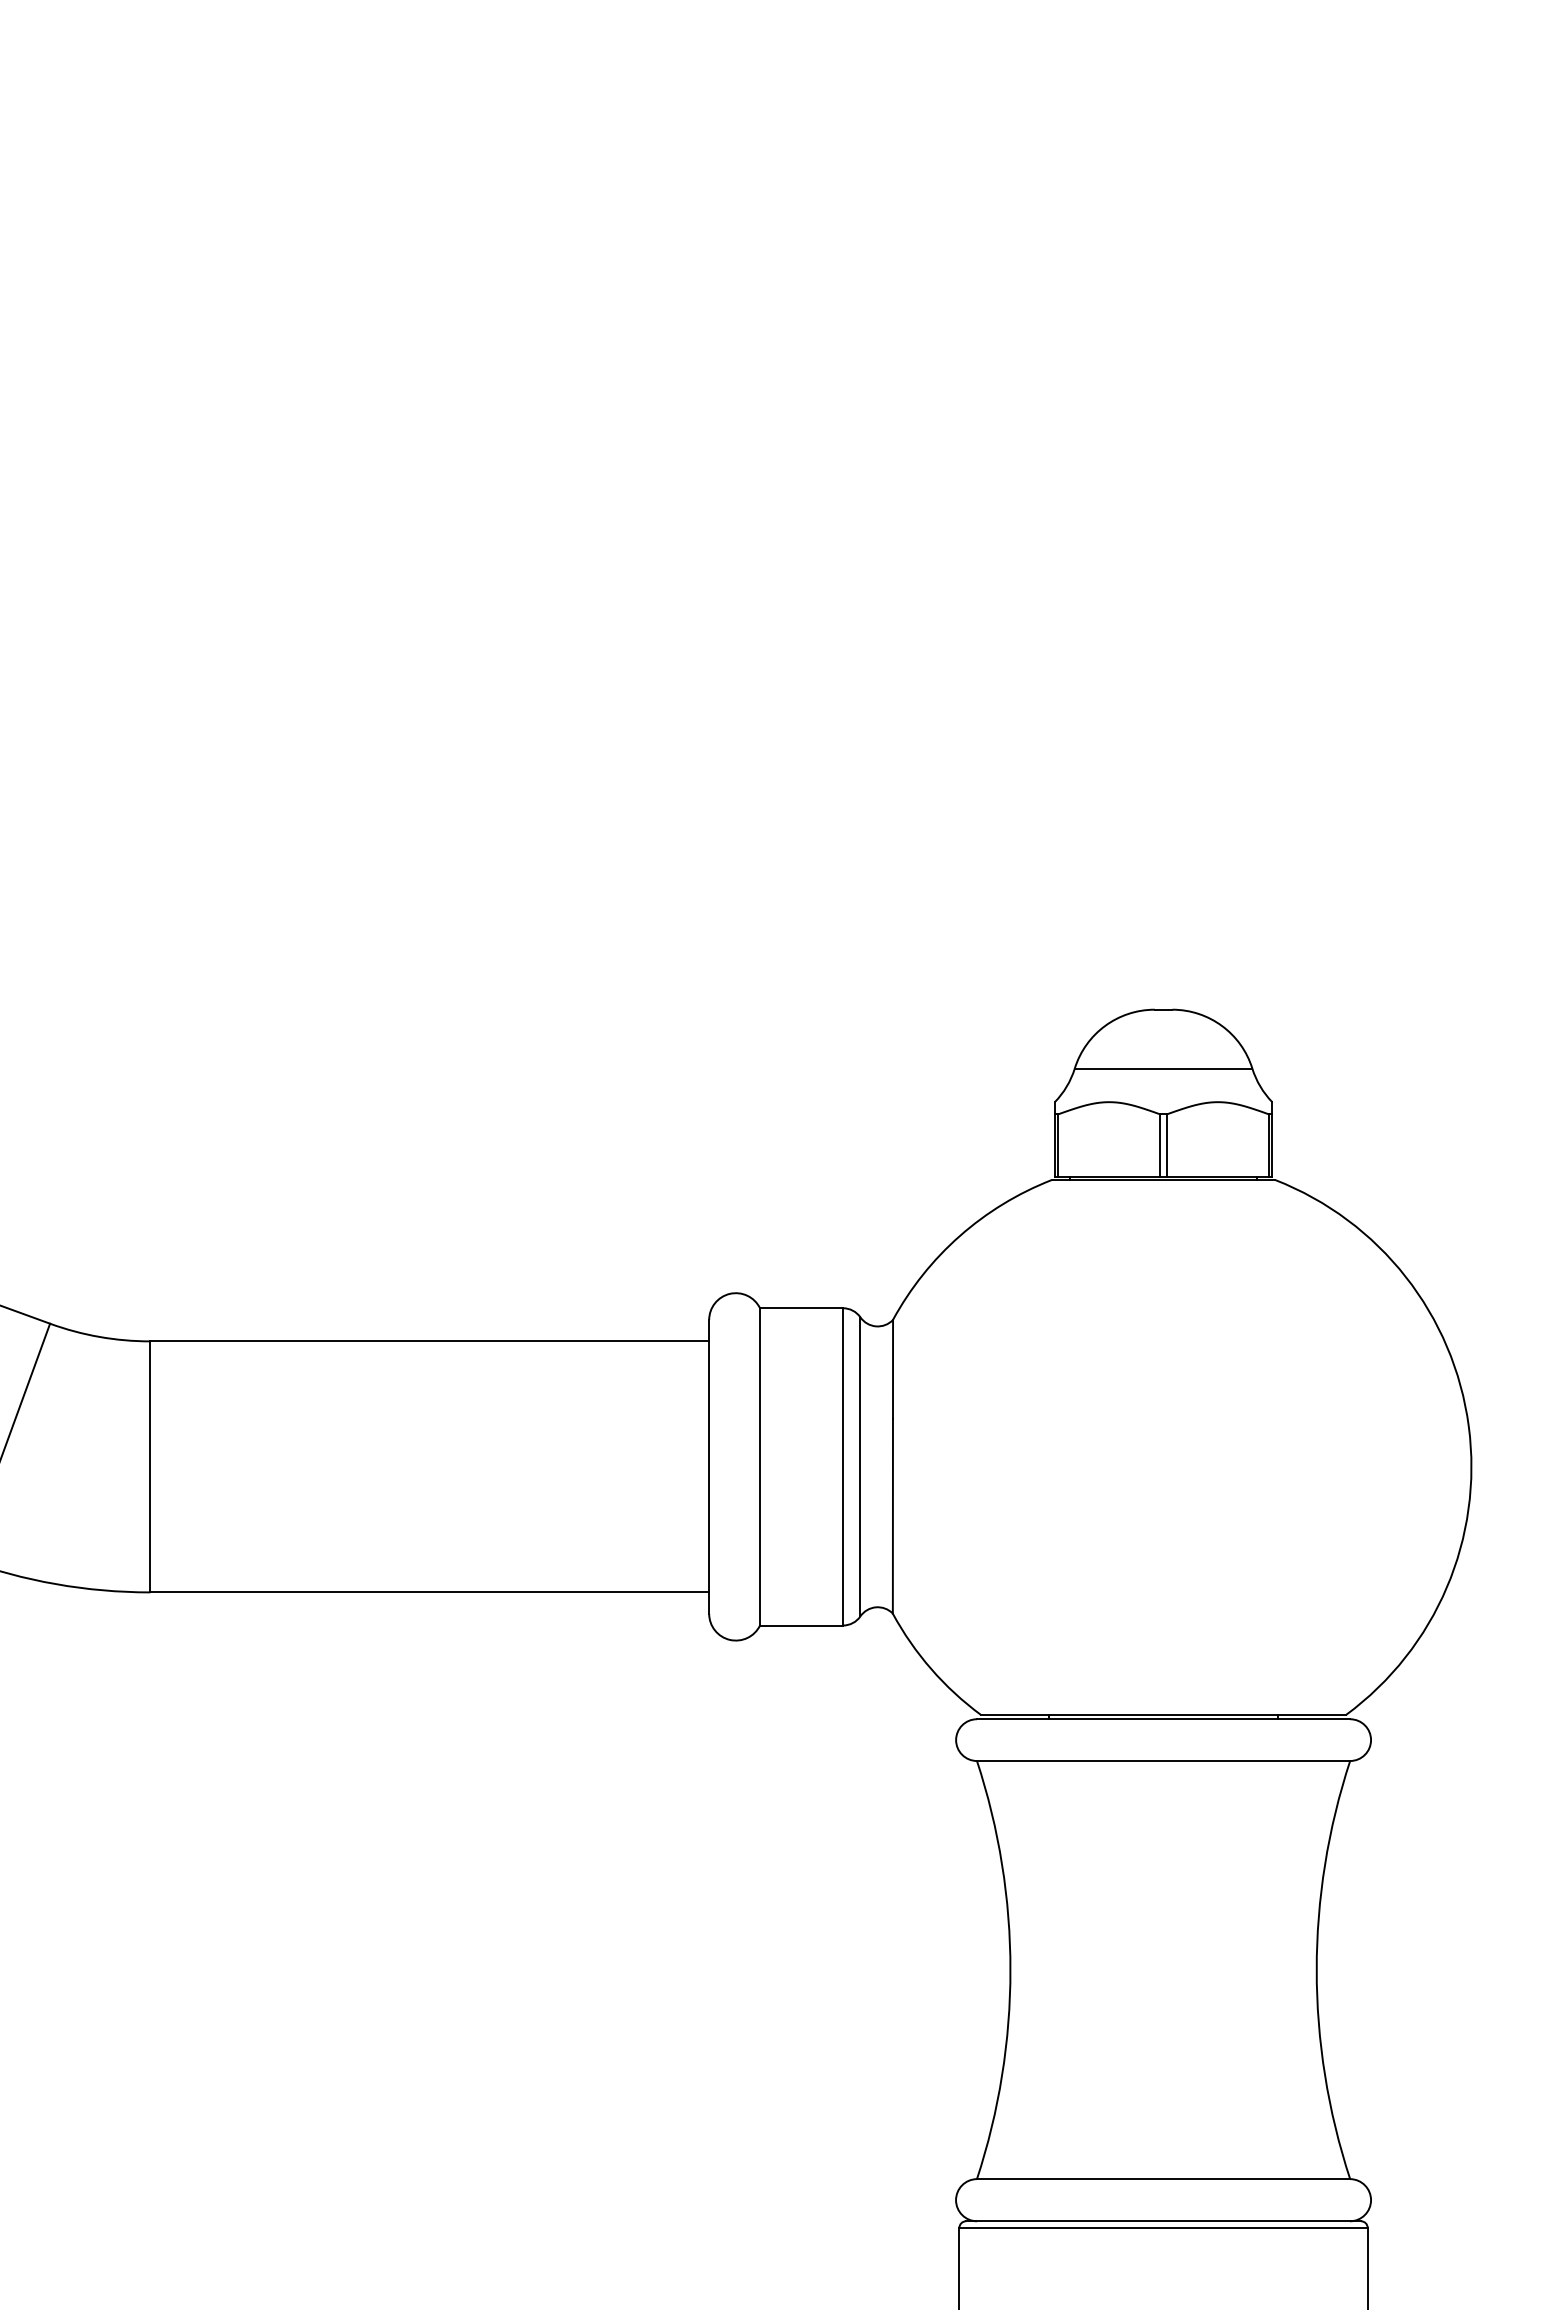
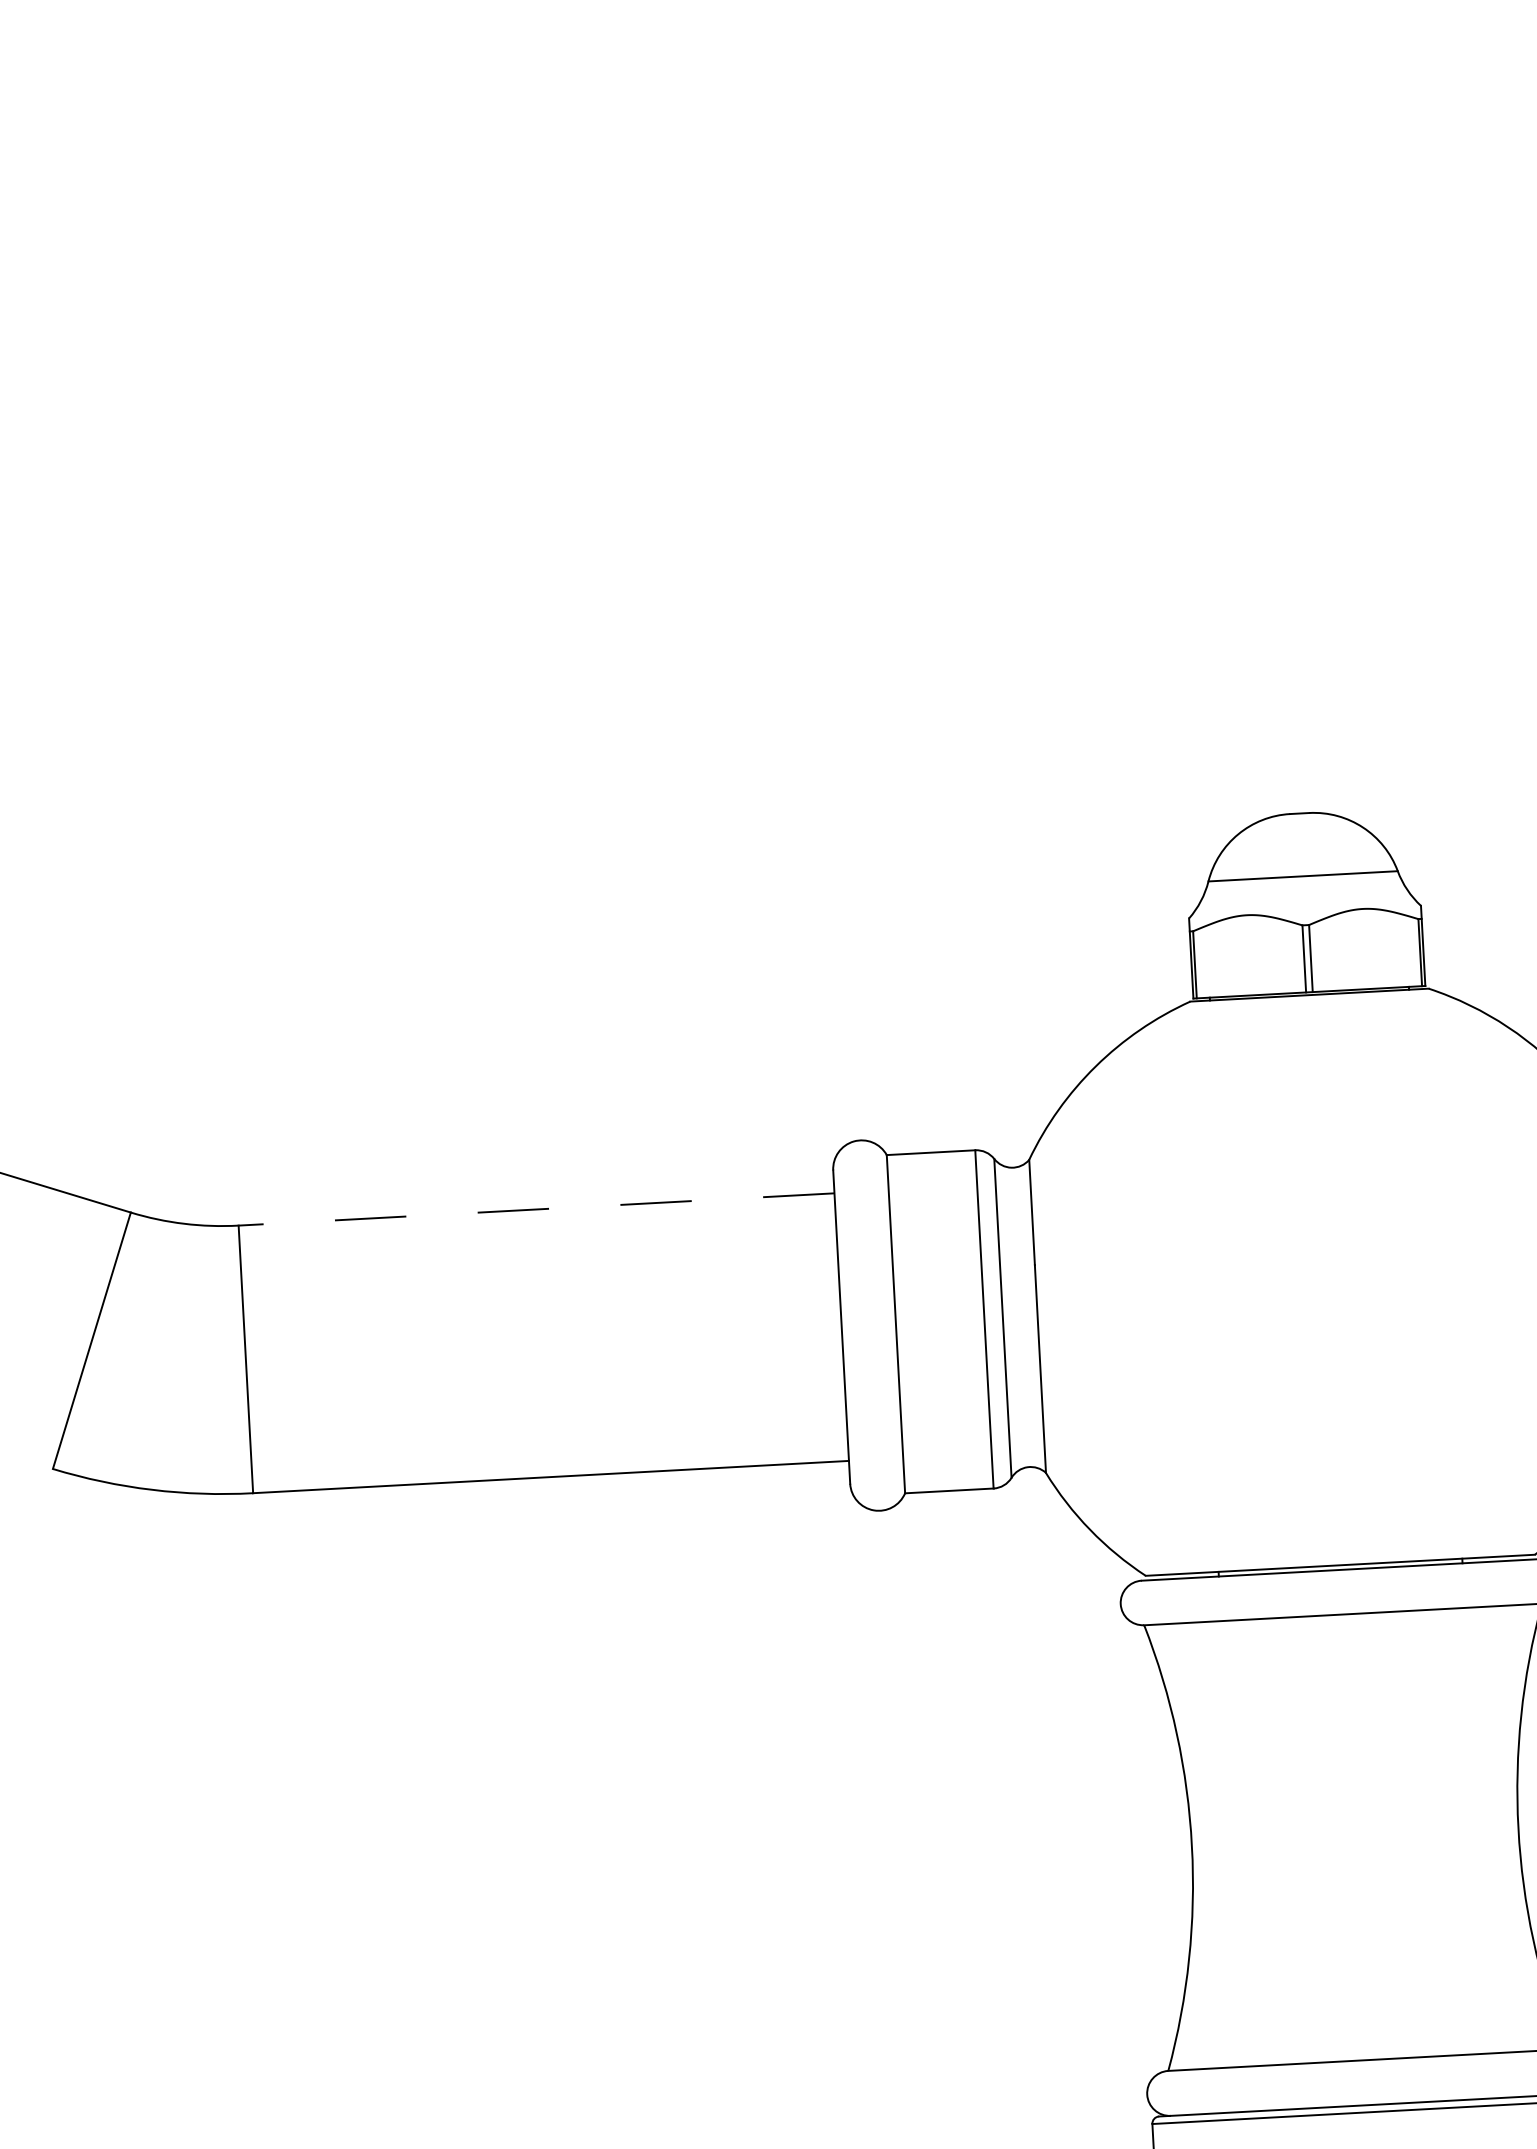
line: (429, 1341) -> (536, 1209), solid -> dashed

